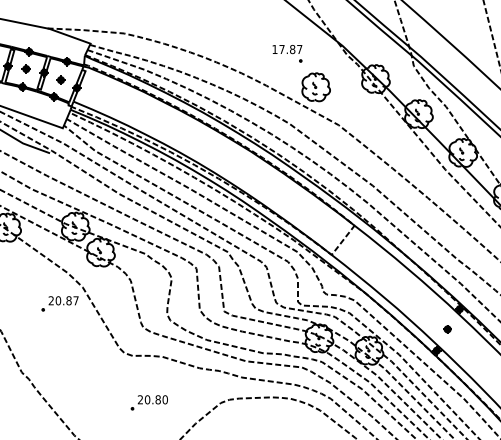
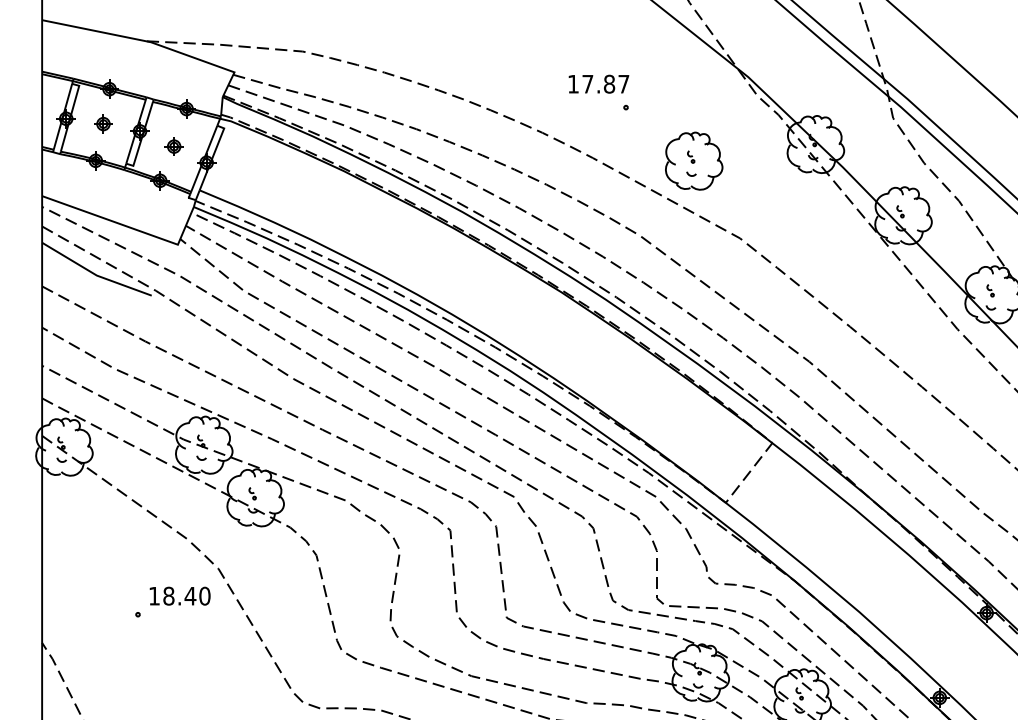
part: (287, 53) -> (598, 92), moved
text: (63, 300) -> (179, 595), 20.87 -> 18.40
part: (447, 329) -> (961, 654), removed

